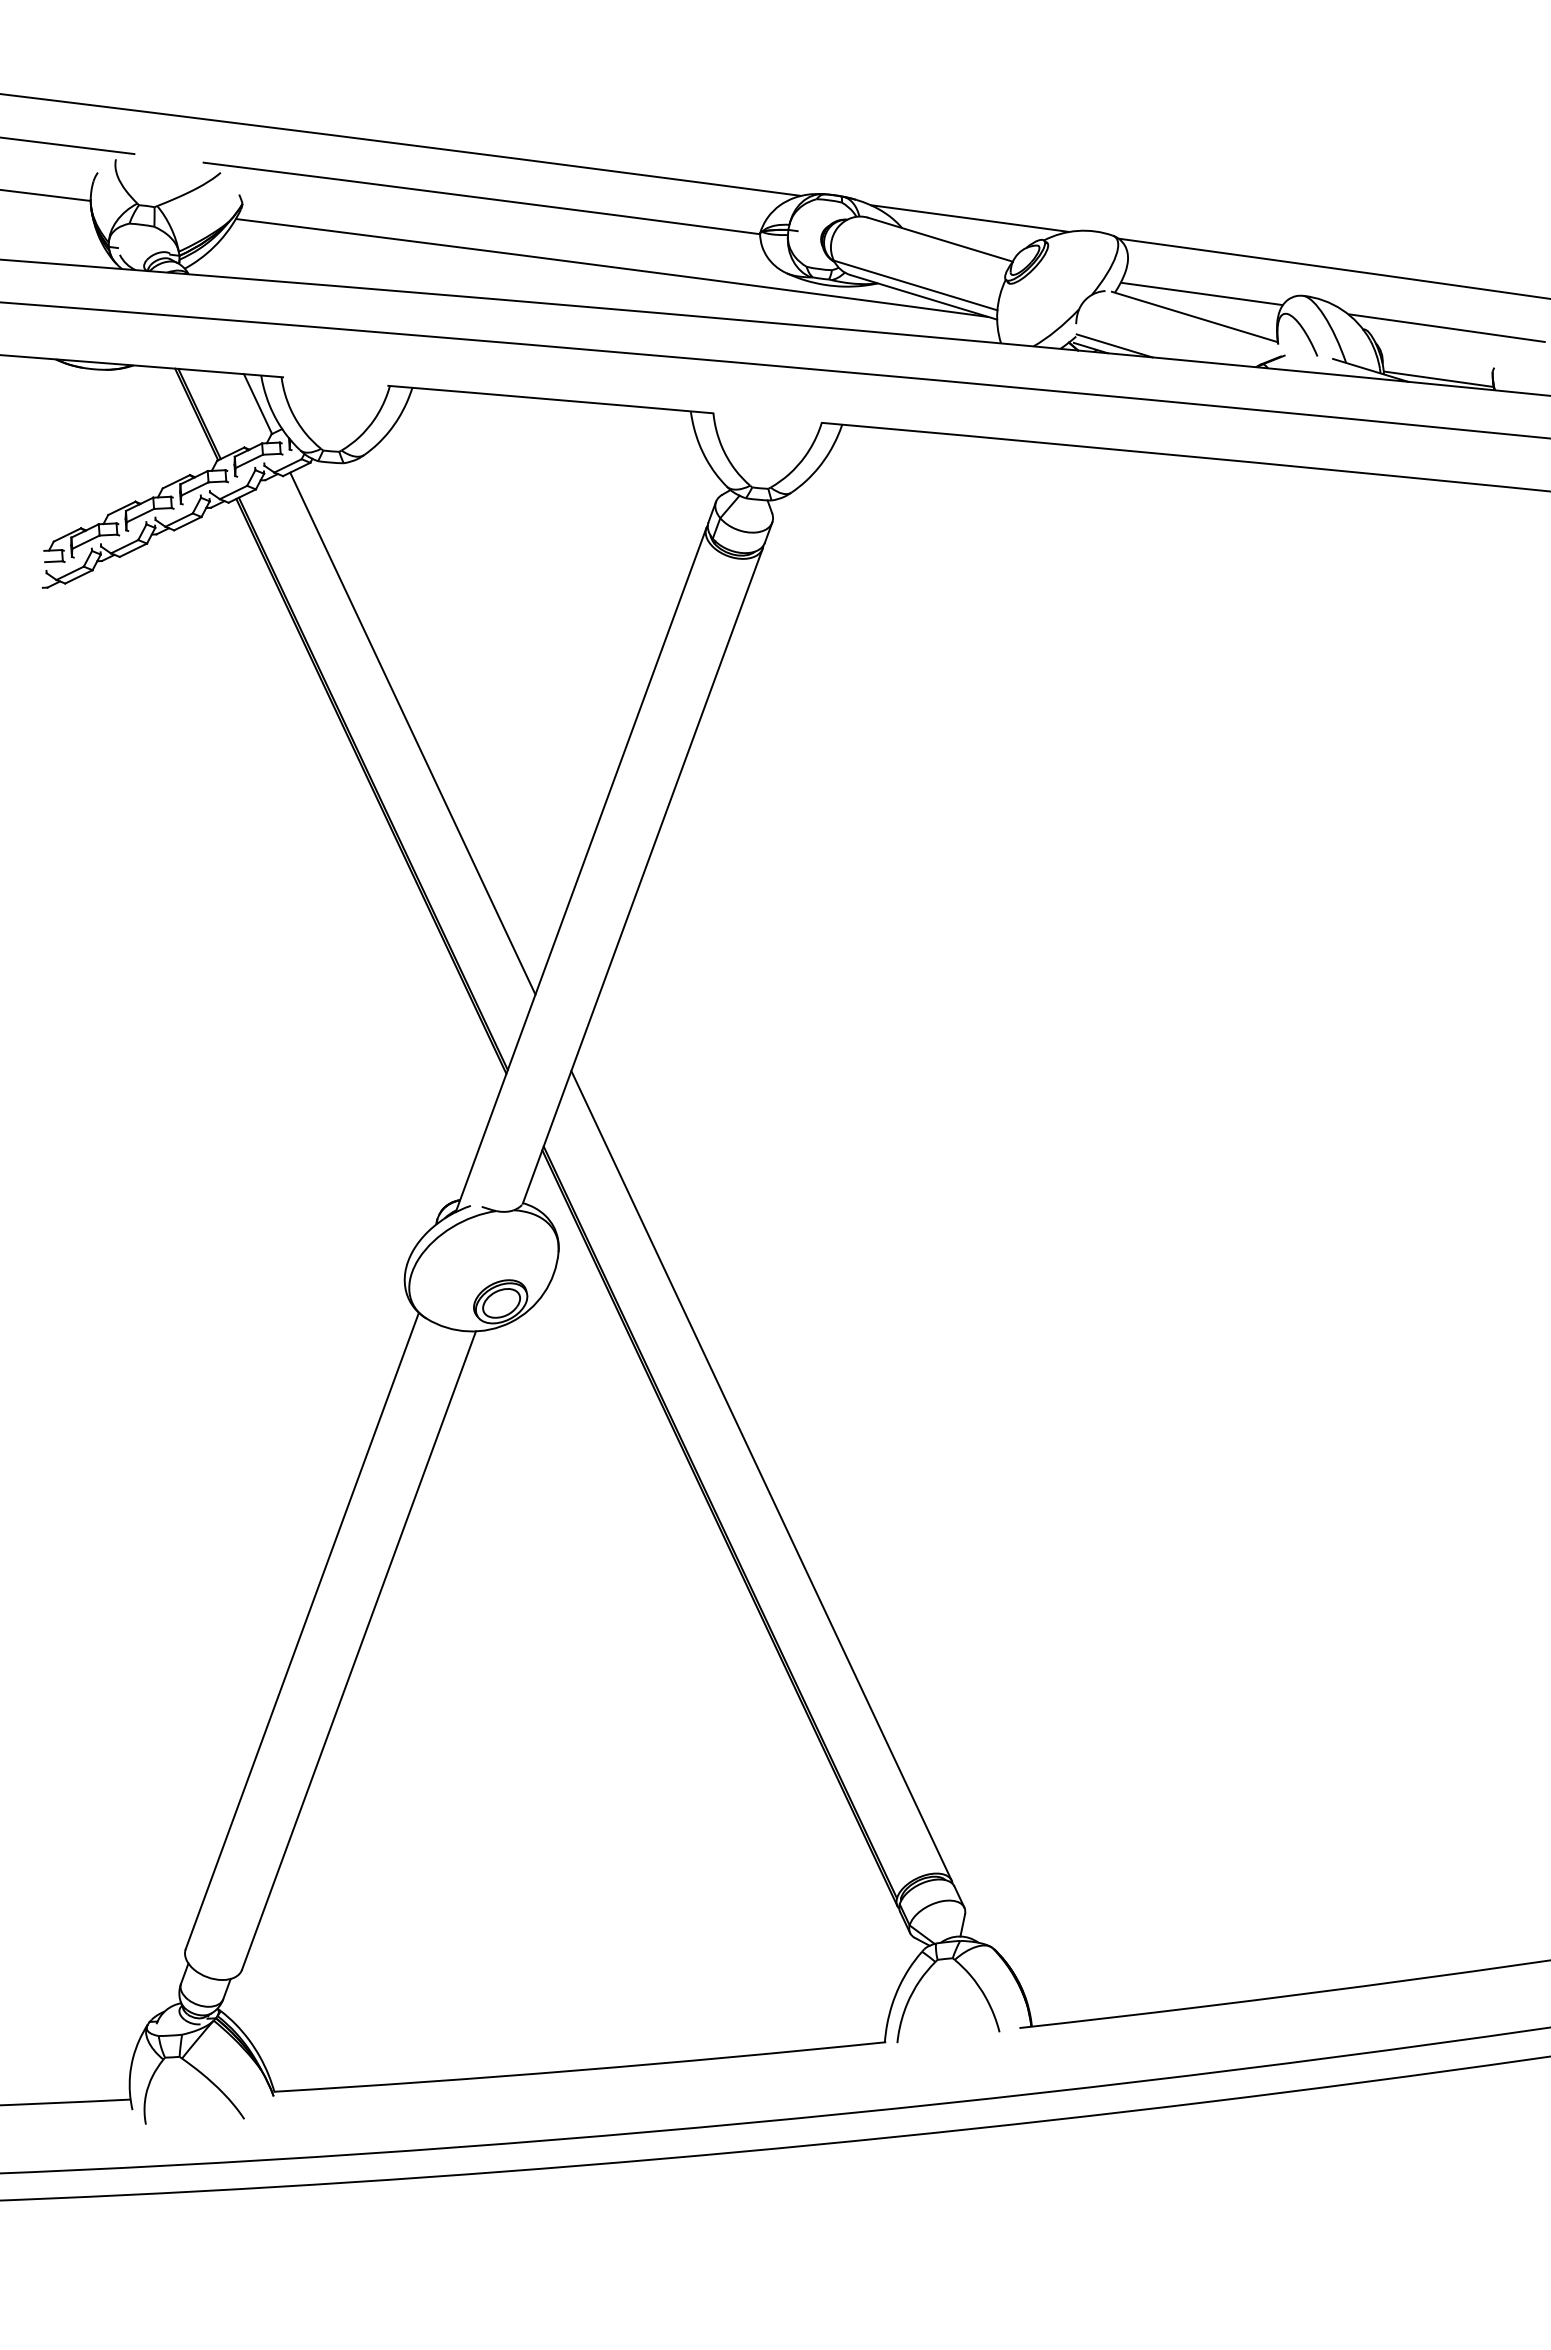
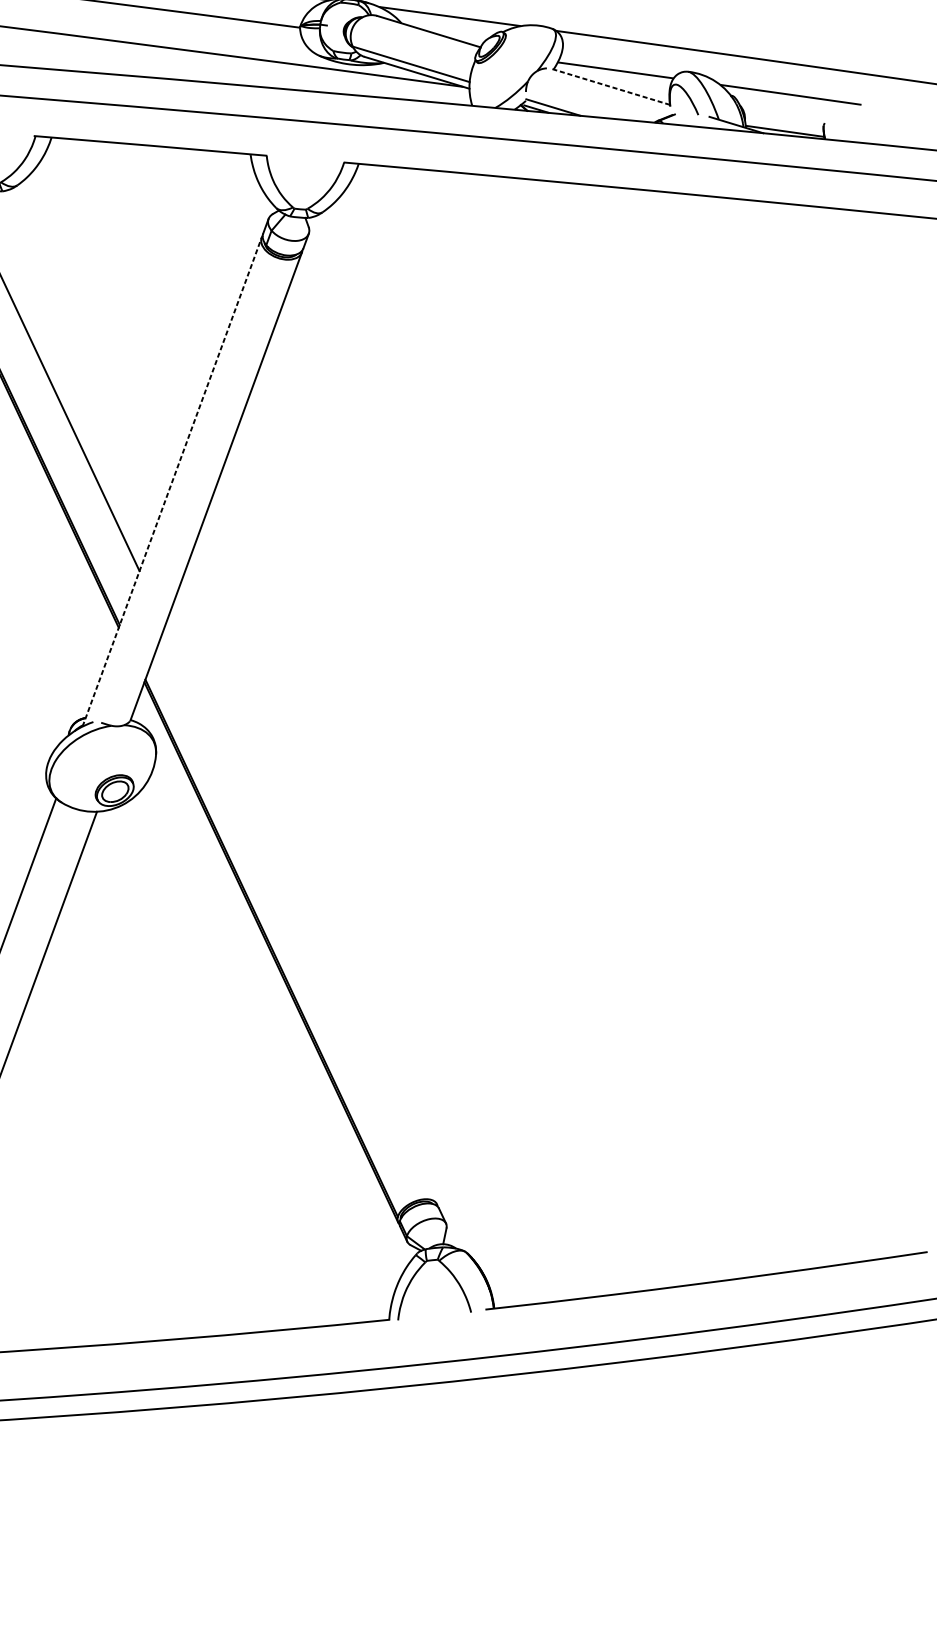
line: (1194, 316) -> (610, 86), solid -> dashed
line: (581, 869) -> (172, 481), solid -> dashed
line: (761, 1475) -> (301, 914), removed

